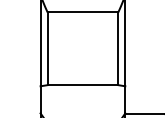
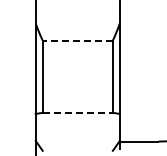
line: (82, 12) -> (77, 40), solid -> dashed
line: (83, 84) -> (78, 112), solid -> dashed

